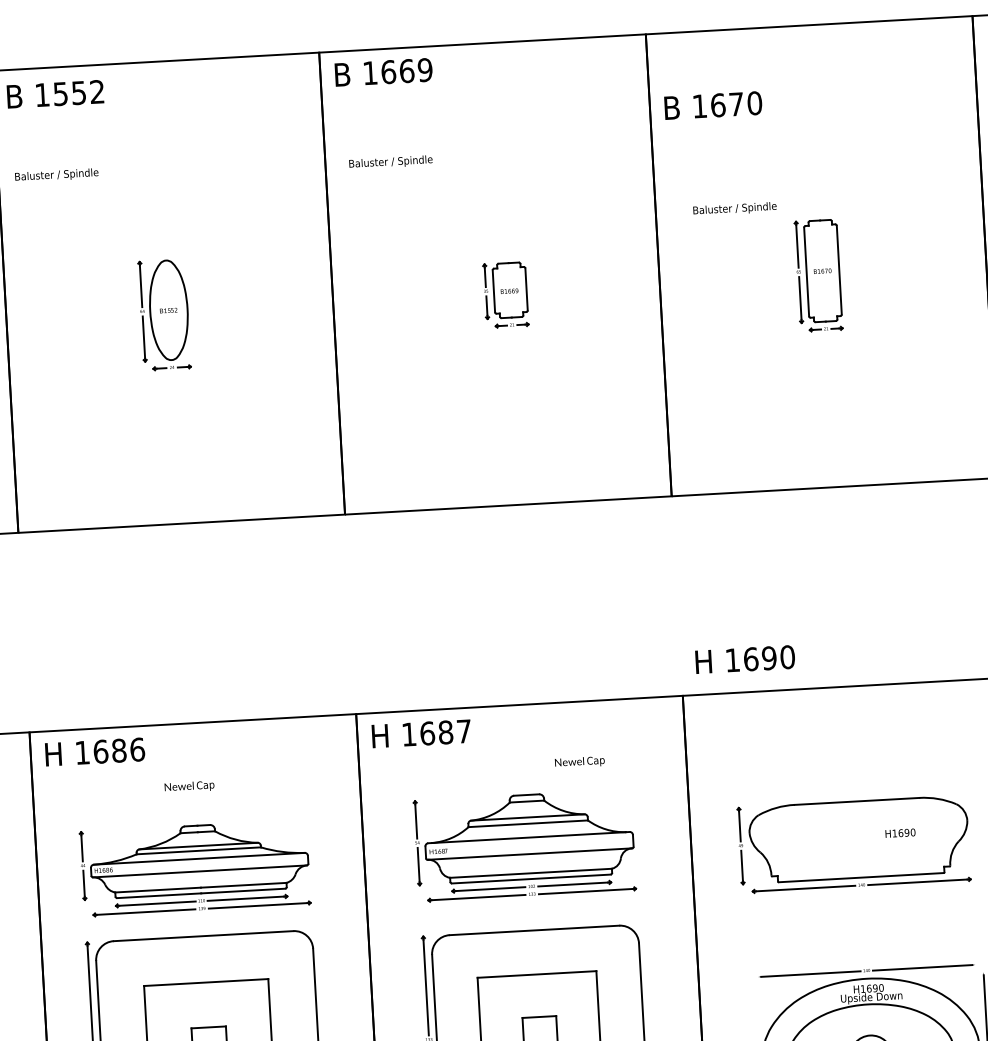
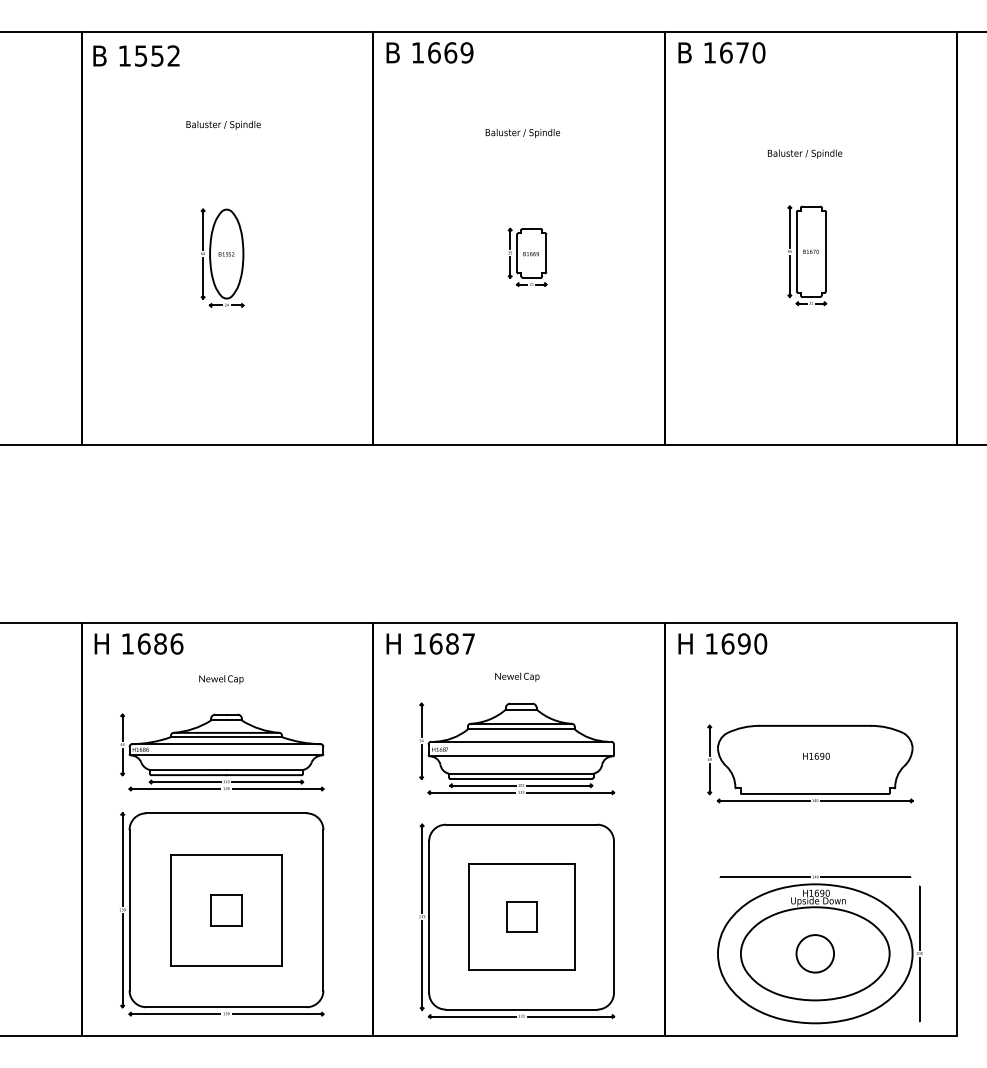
text: (712, 105) -> (721, 52), moved
text: (390, 162) -> (522, 133), moved
text: (56, 174) -> (223, 124), moved
text: (735, 208) -> (805, 153), moved
text: (744, 659) -> (722, 643), moved
text: (580, 761) -> (517, 676), moved
text: (900, 832) -> (816, 755), moved

